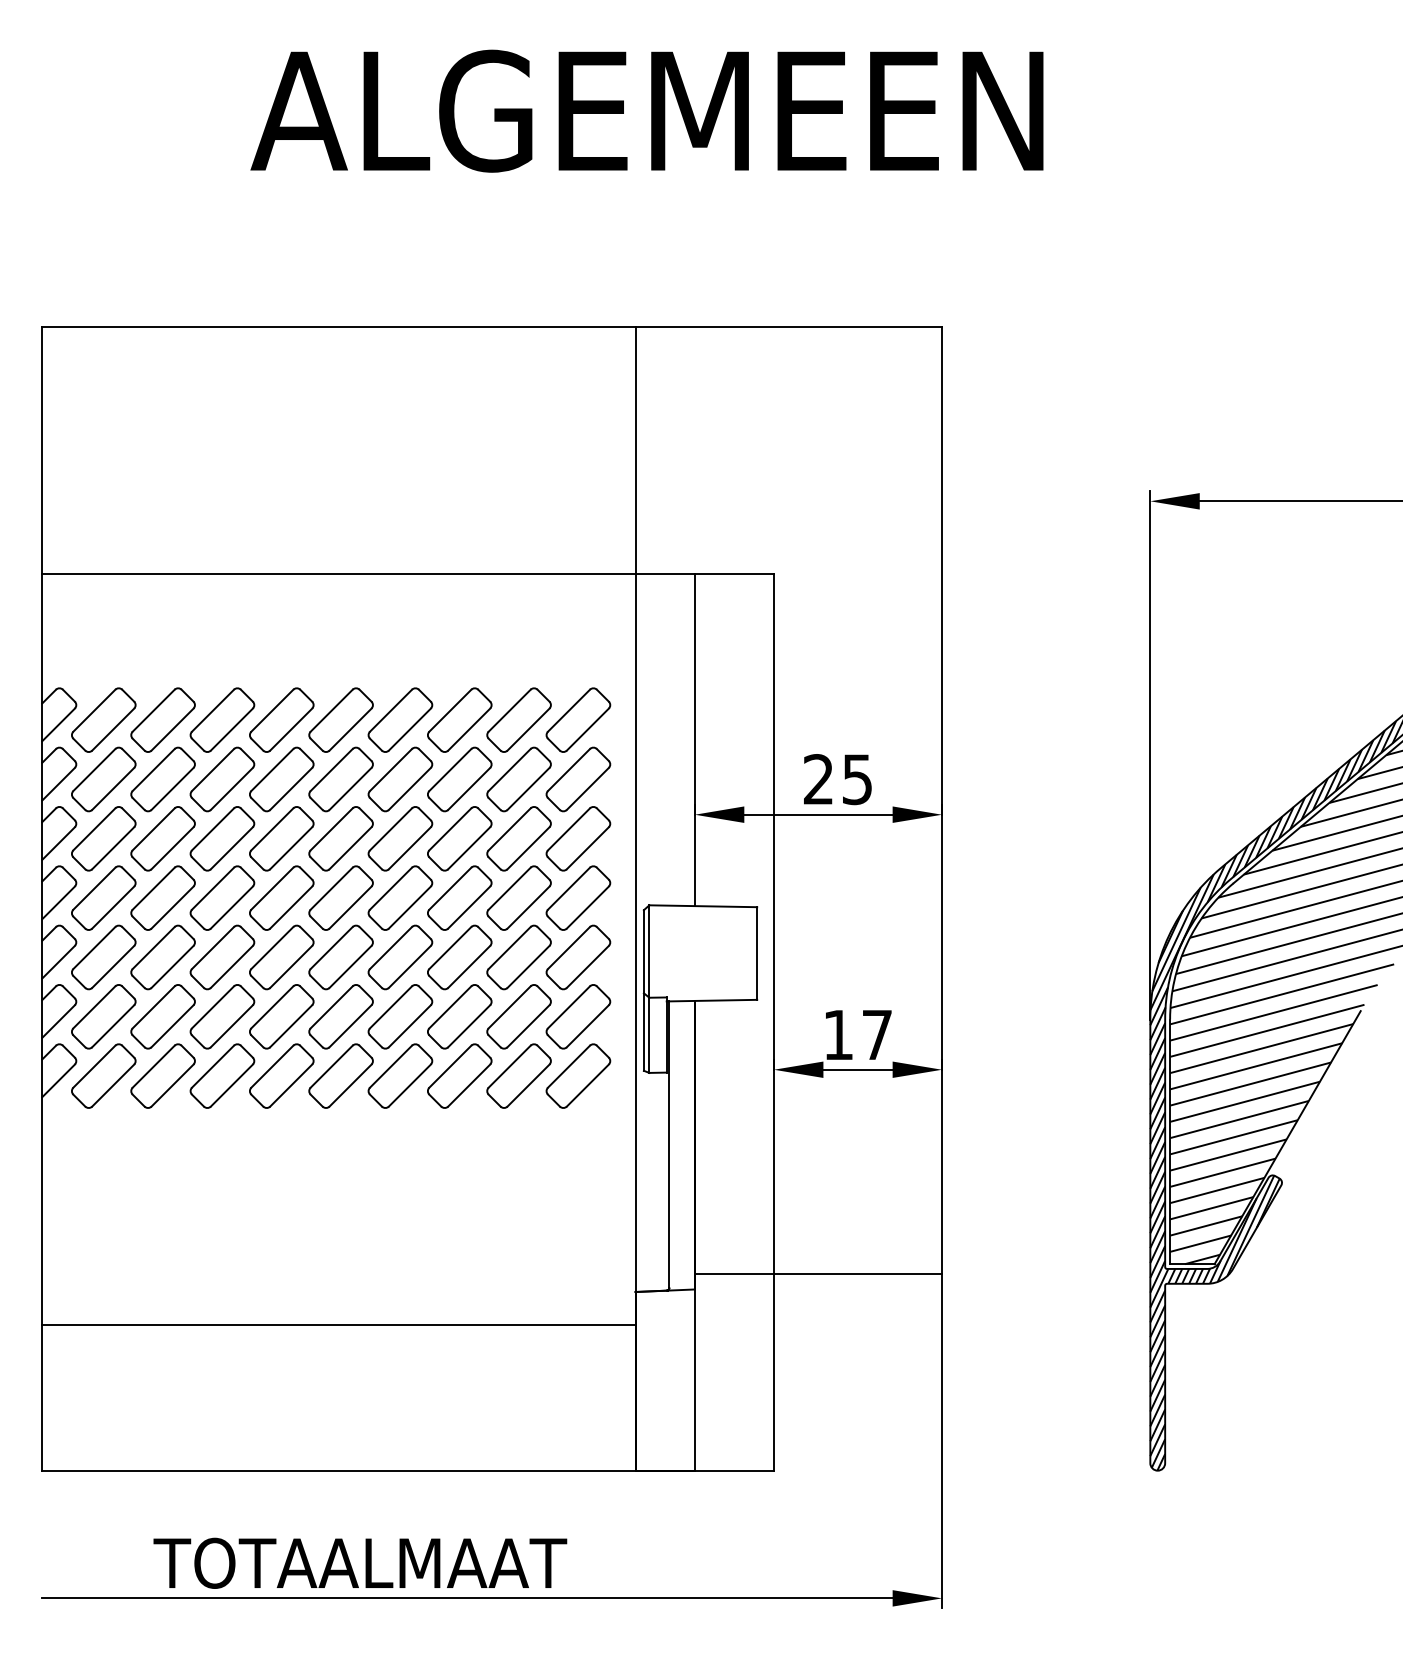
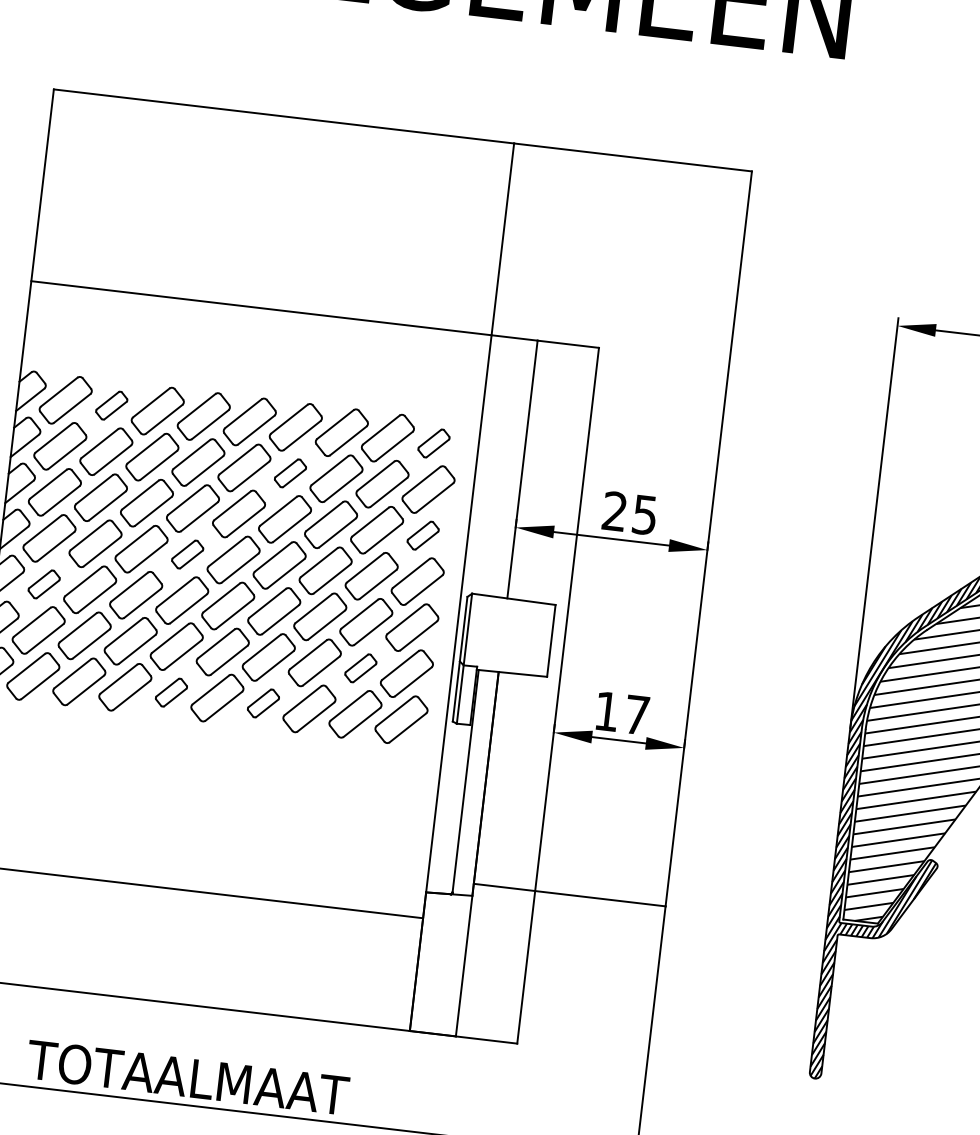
part: (162, 719) -> (111, 405), size x0.6
part: (578, 719) -> (434, 443), size x0.6
part: (400, 779) -> (290, 473), size x0.6
part: (578, 838) -> (423, 535), size x0.6
part: (281, 897) -> (187, 554), size x0.6
part: (103, 957) -> (43, 584), size x0.6
part: (518, 1016) -> (360, 668), size x0.6
part: (281, 1075) -> (171, 692), size x0.6
part: (400, 1075) -> (263, 703), size x0.6

